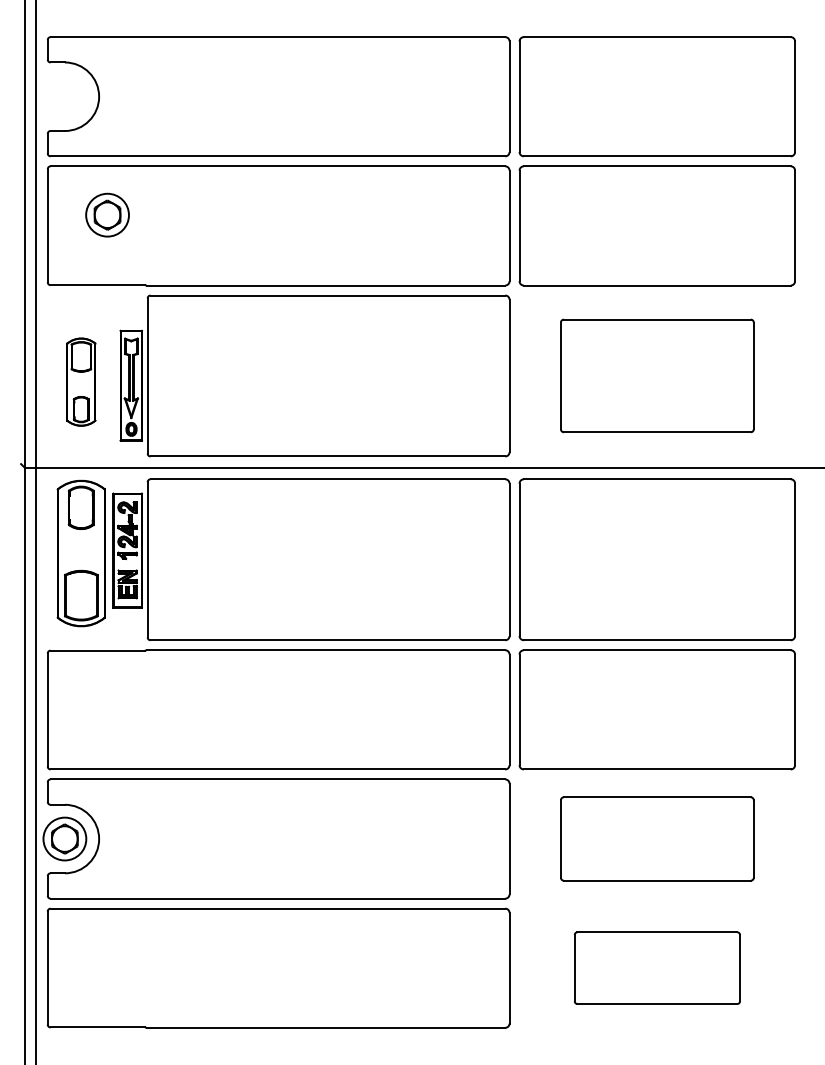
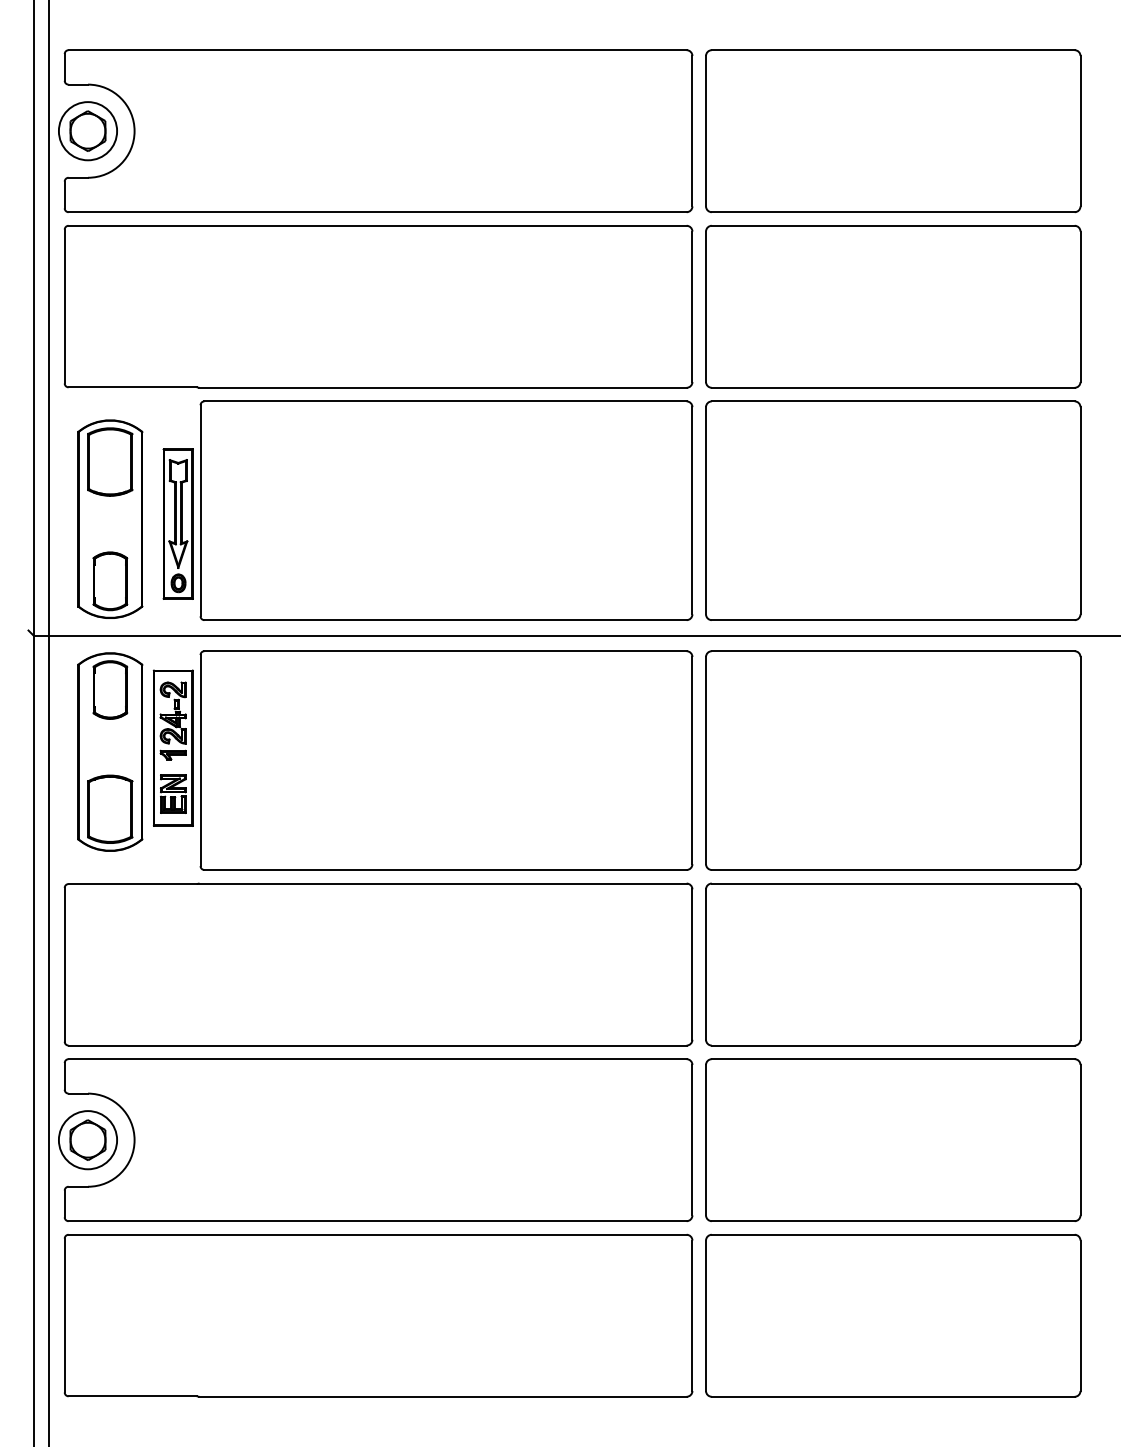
part: (107, 215) -> (87, 131), moved
part: (657, 375) -> (893, 510), size x1.43
part: (81, 381) -> (110, 518), size x1.67
part: (657, 838) -> (893, 1139), size x1.43
part: (657, 968) -> (893, 1315), size x1.67

